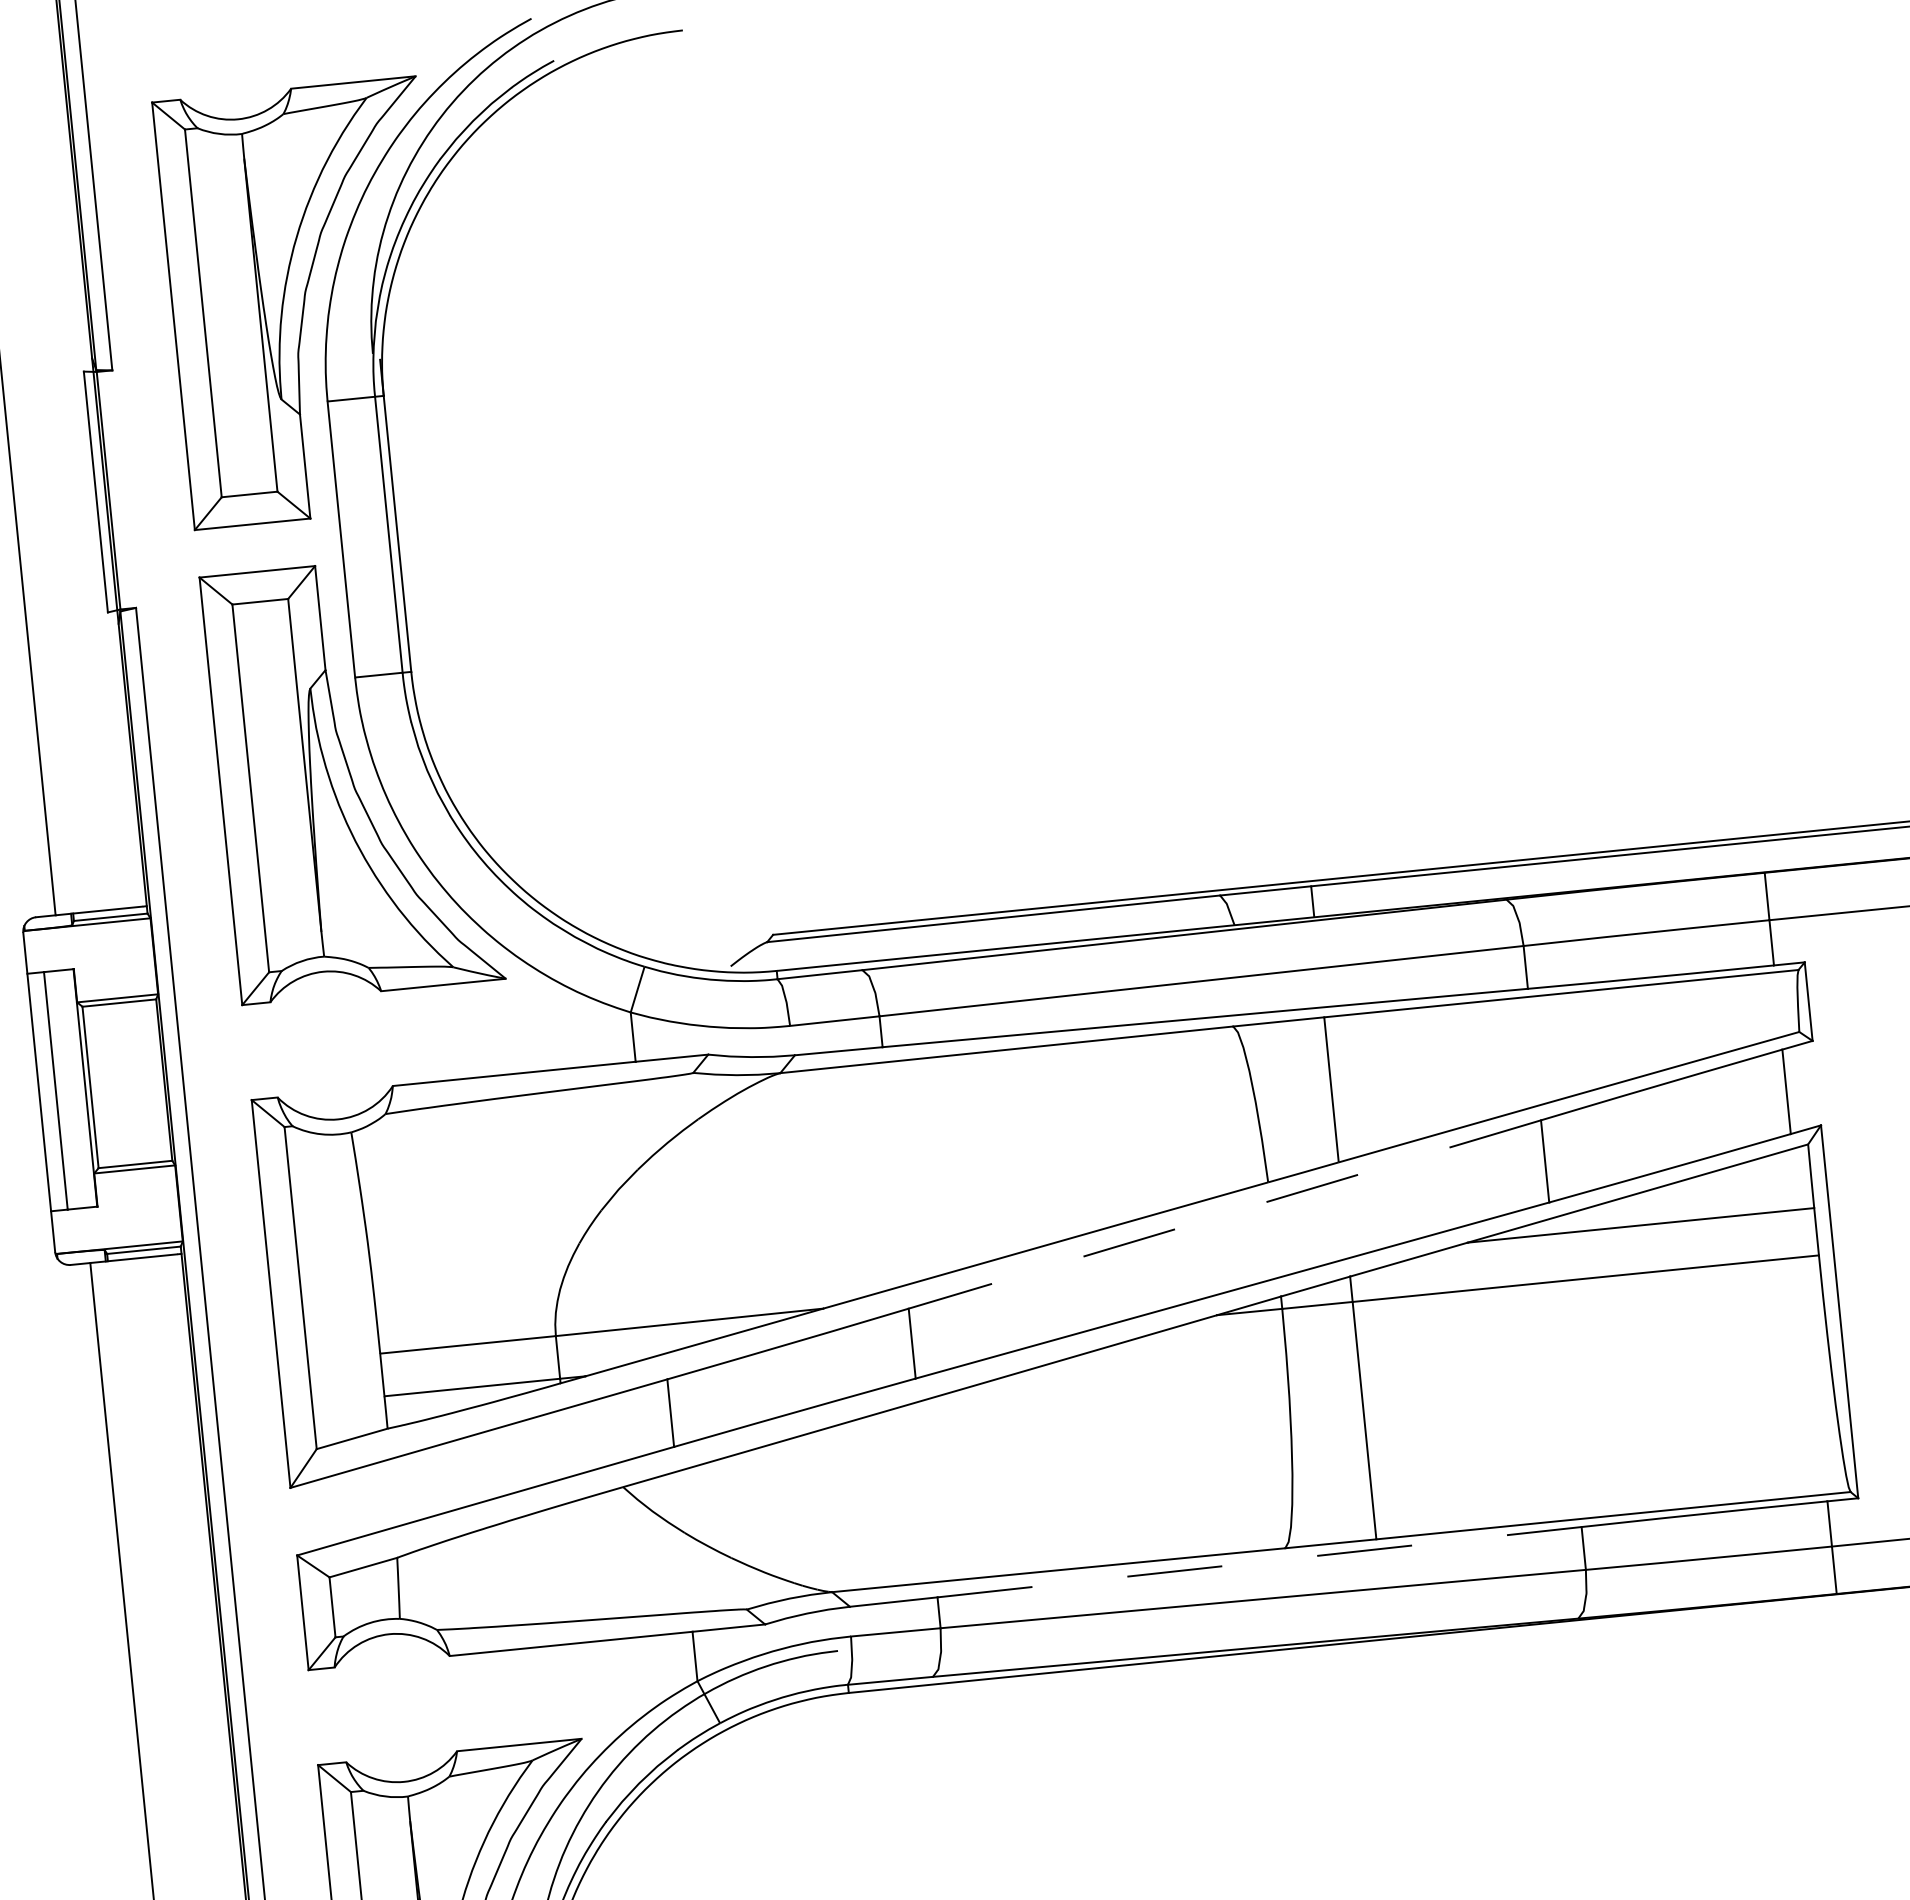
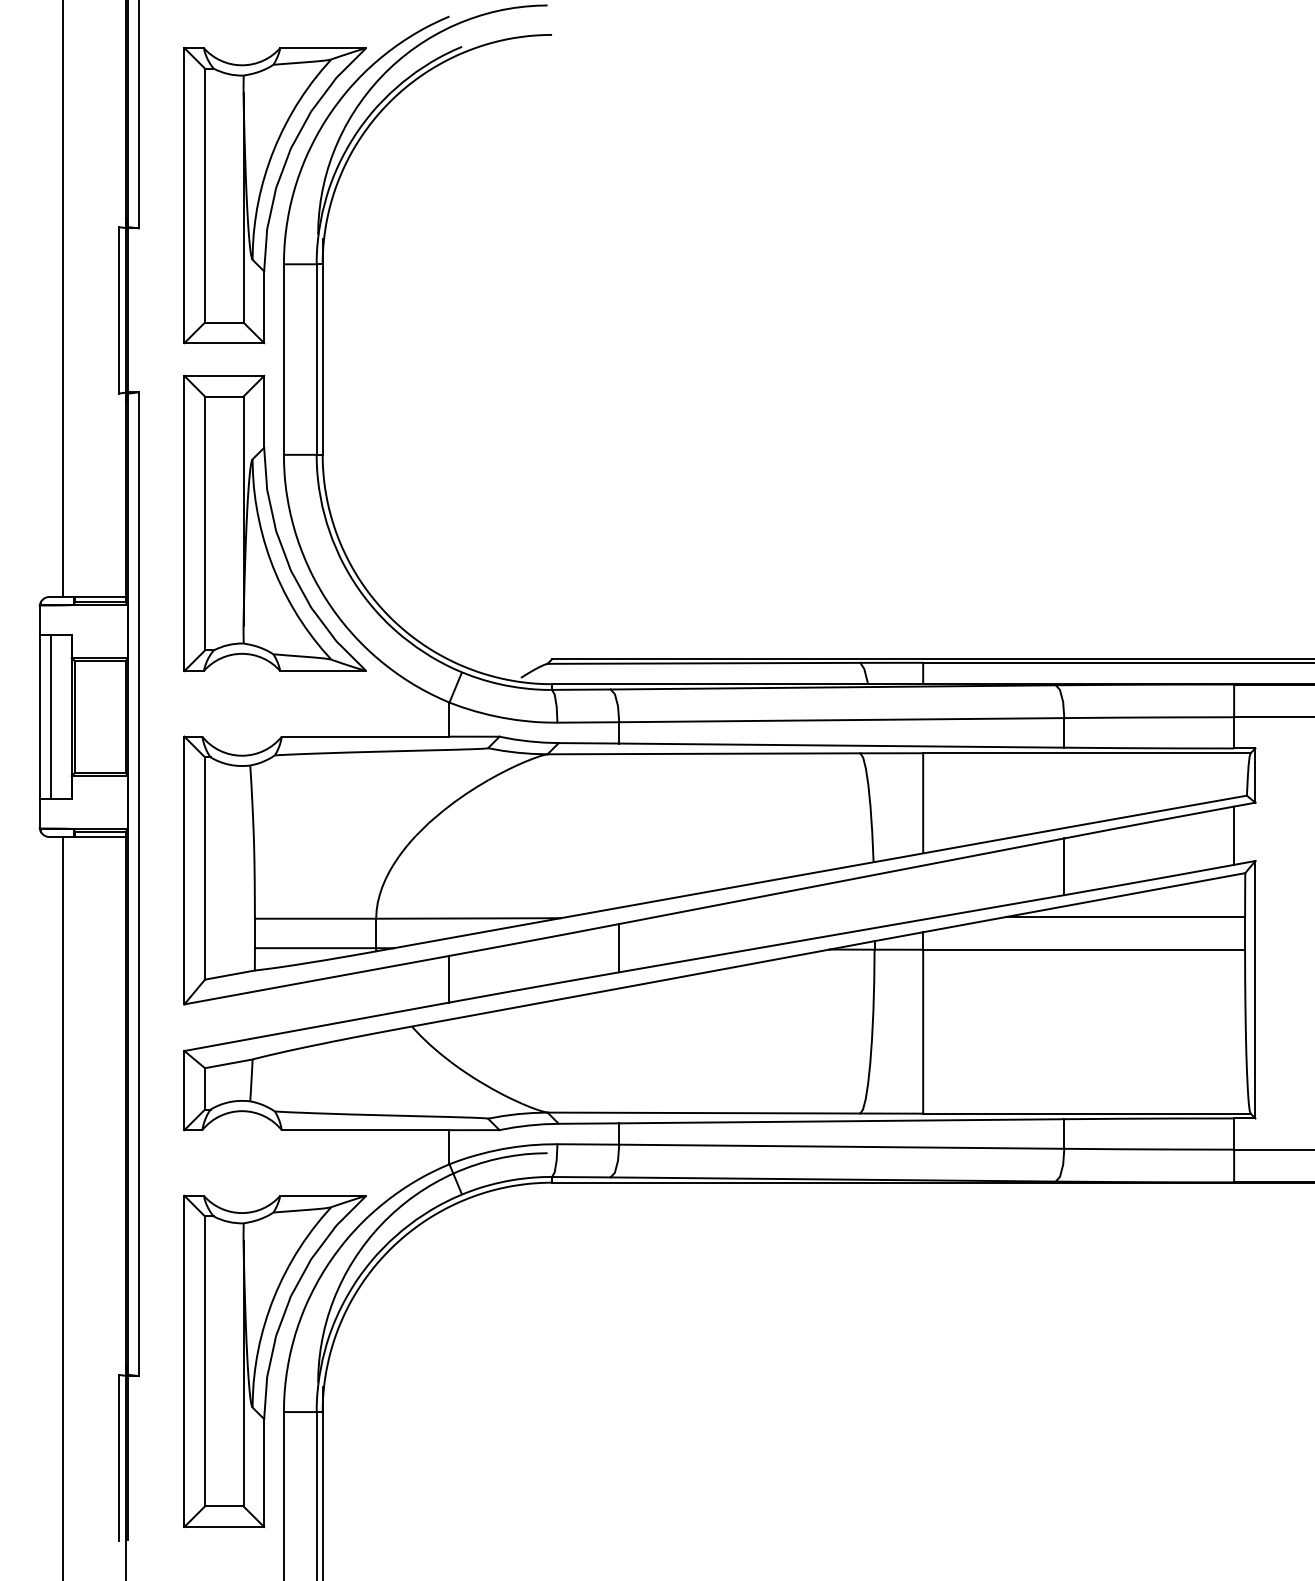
line: (1224, 1214) -> (841, 881), dashed -> solid
line: (1259, 1562) -> (841, 1121), dashed -> solid

